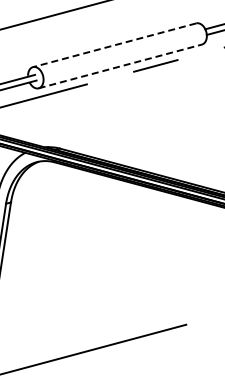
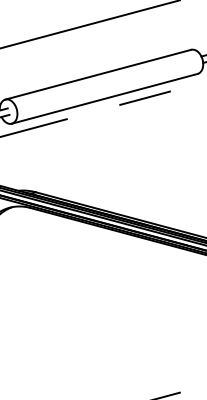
line: (114, 45) -> (98, 74), dashed -> solid
line: (120, 66) -> (104, 98), dashed -> solid

